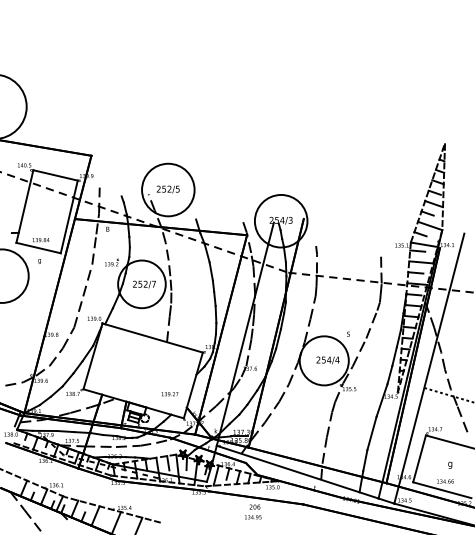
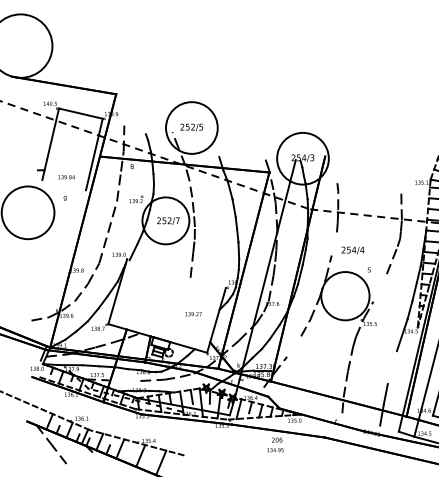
line: (38, 247) -> (64, 184), removed
line: (312, 307) -> (333, 243), removed
line: (152, 337) -> (176, 273), removed
line: (359, 352) -> (380, 287), removed
text: (327, 360) -> (352, 250), moved
text: (169, 394) -> (193, 314), moved
line: (272, 411) -> (294, 346), removed
line: (371, 433) -> (391, 367), removed
line: (100, 446) -> (125, 380), removed
line: (297, 471) -> (319, 405), removed

